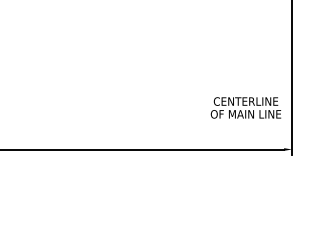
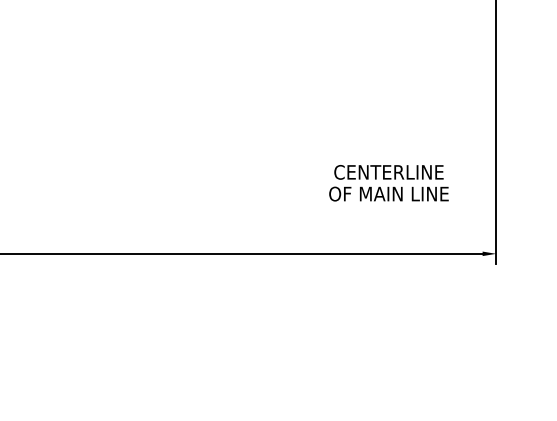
text: (245, 107) -> (388, 182), moved

